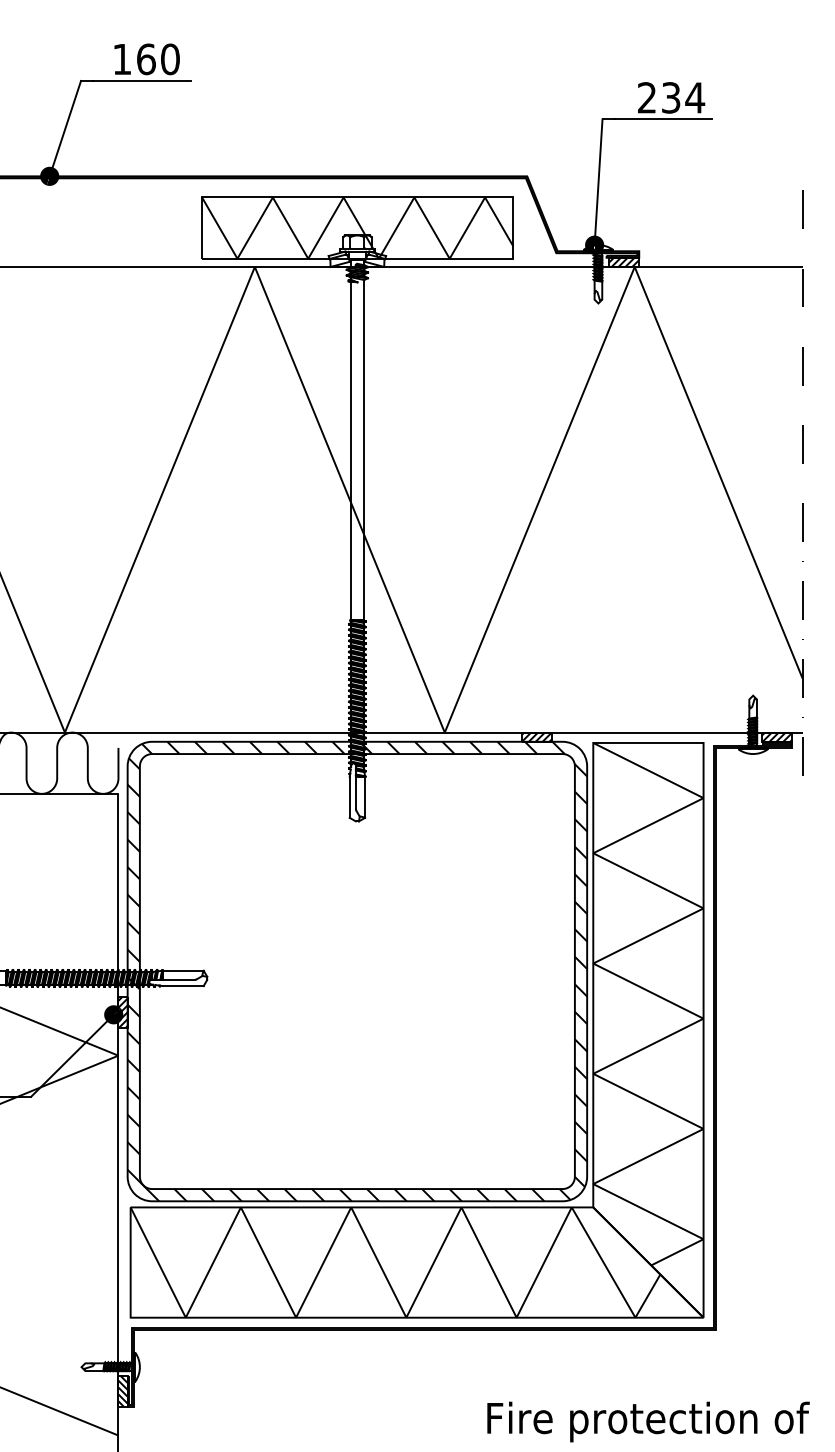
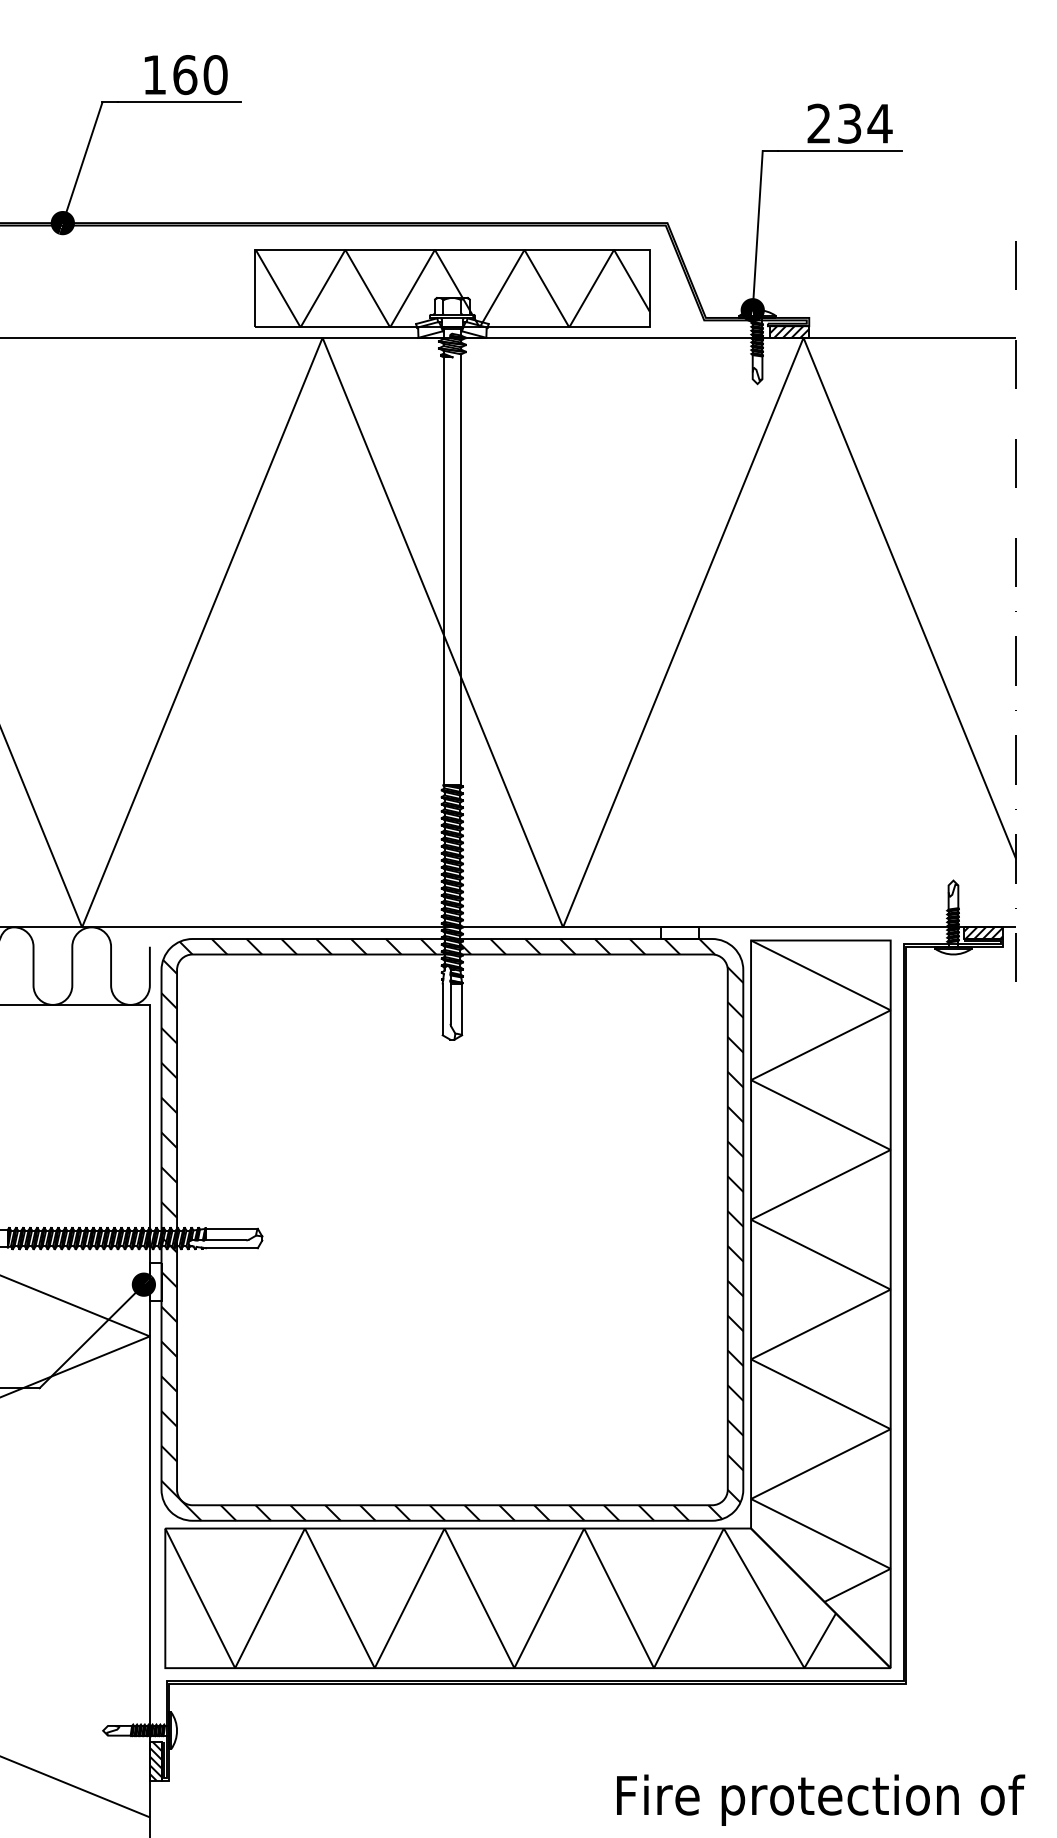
hatch: (536, 736) -> (679, 932), removed
hatch: (122, 1012) -> (155, 1281), removed

